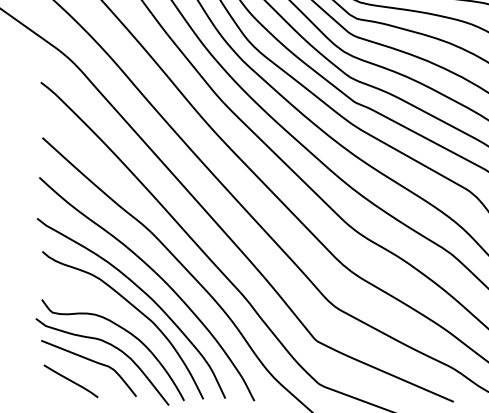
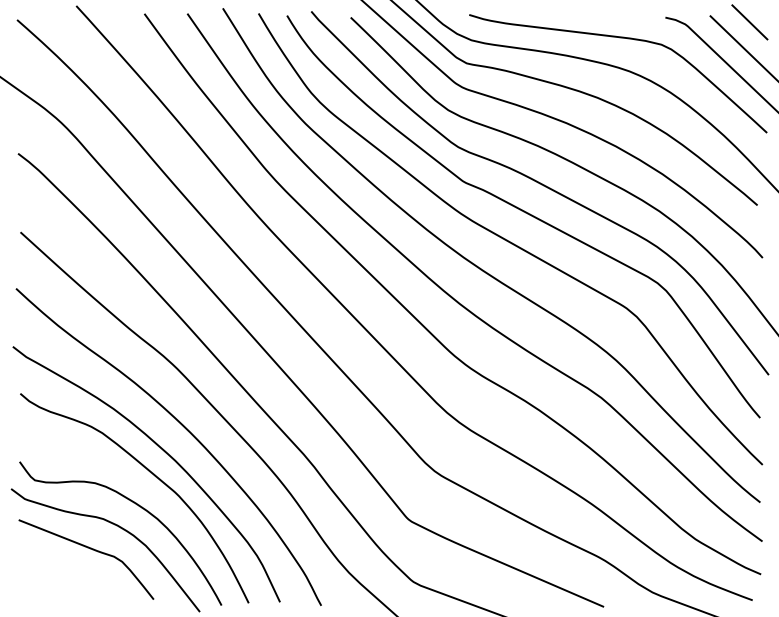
curve: (70, 381) -> (60, 577), removed

